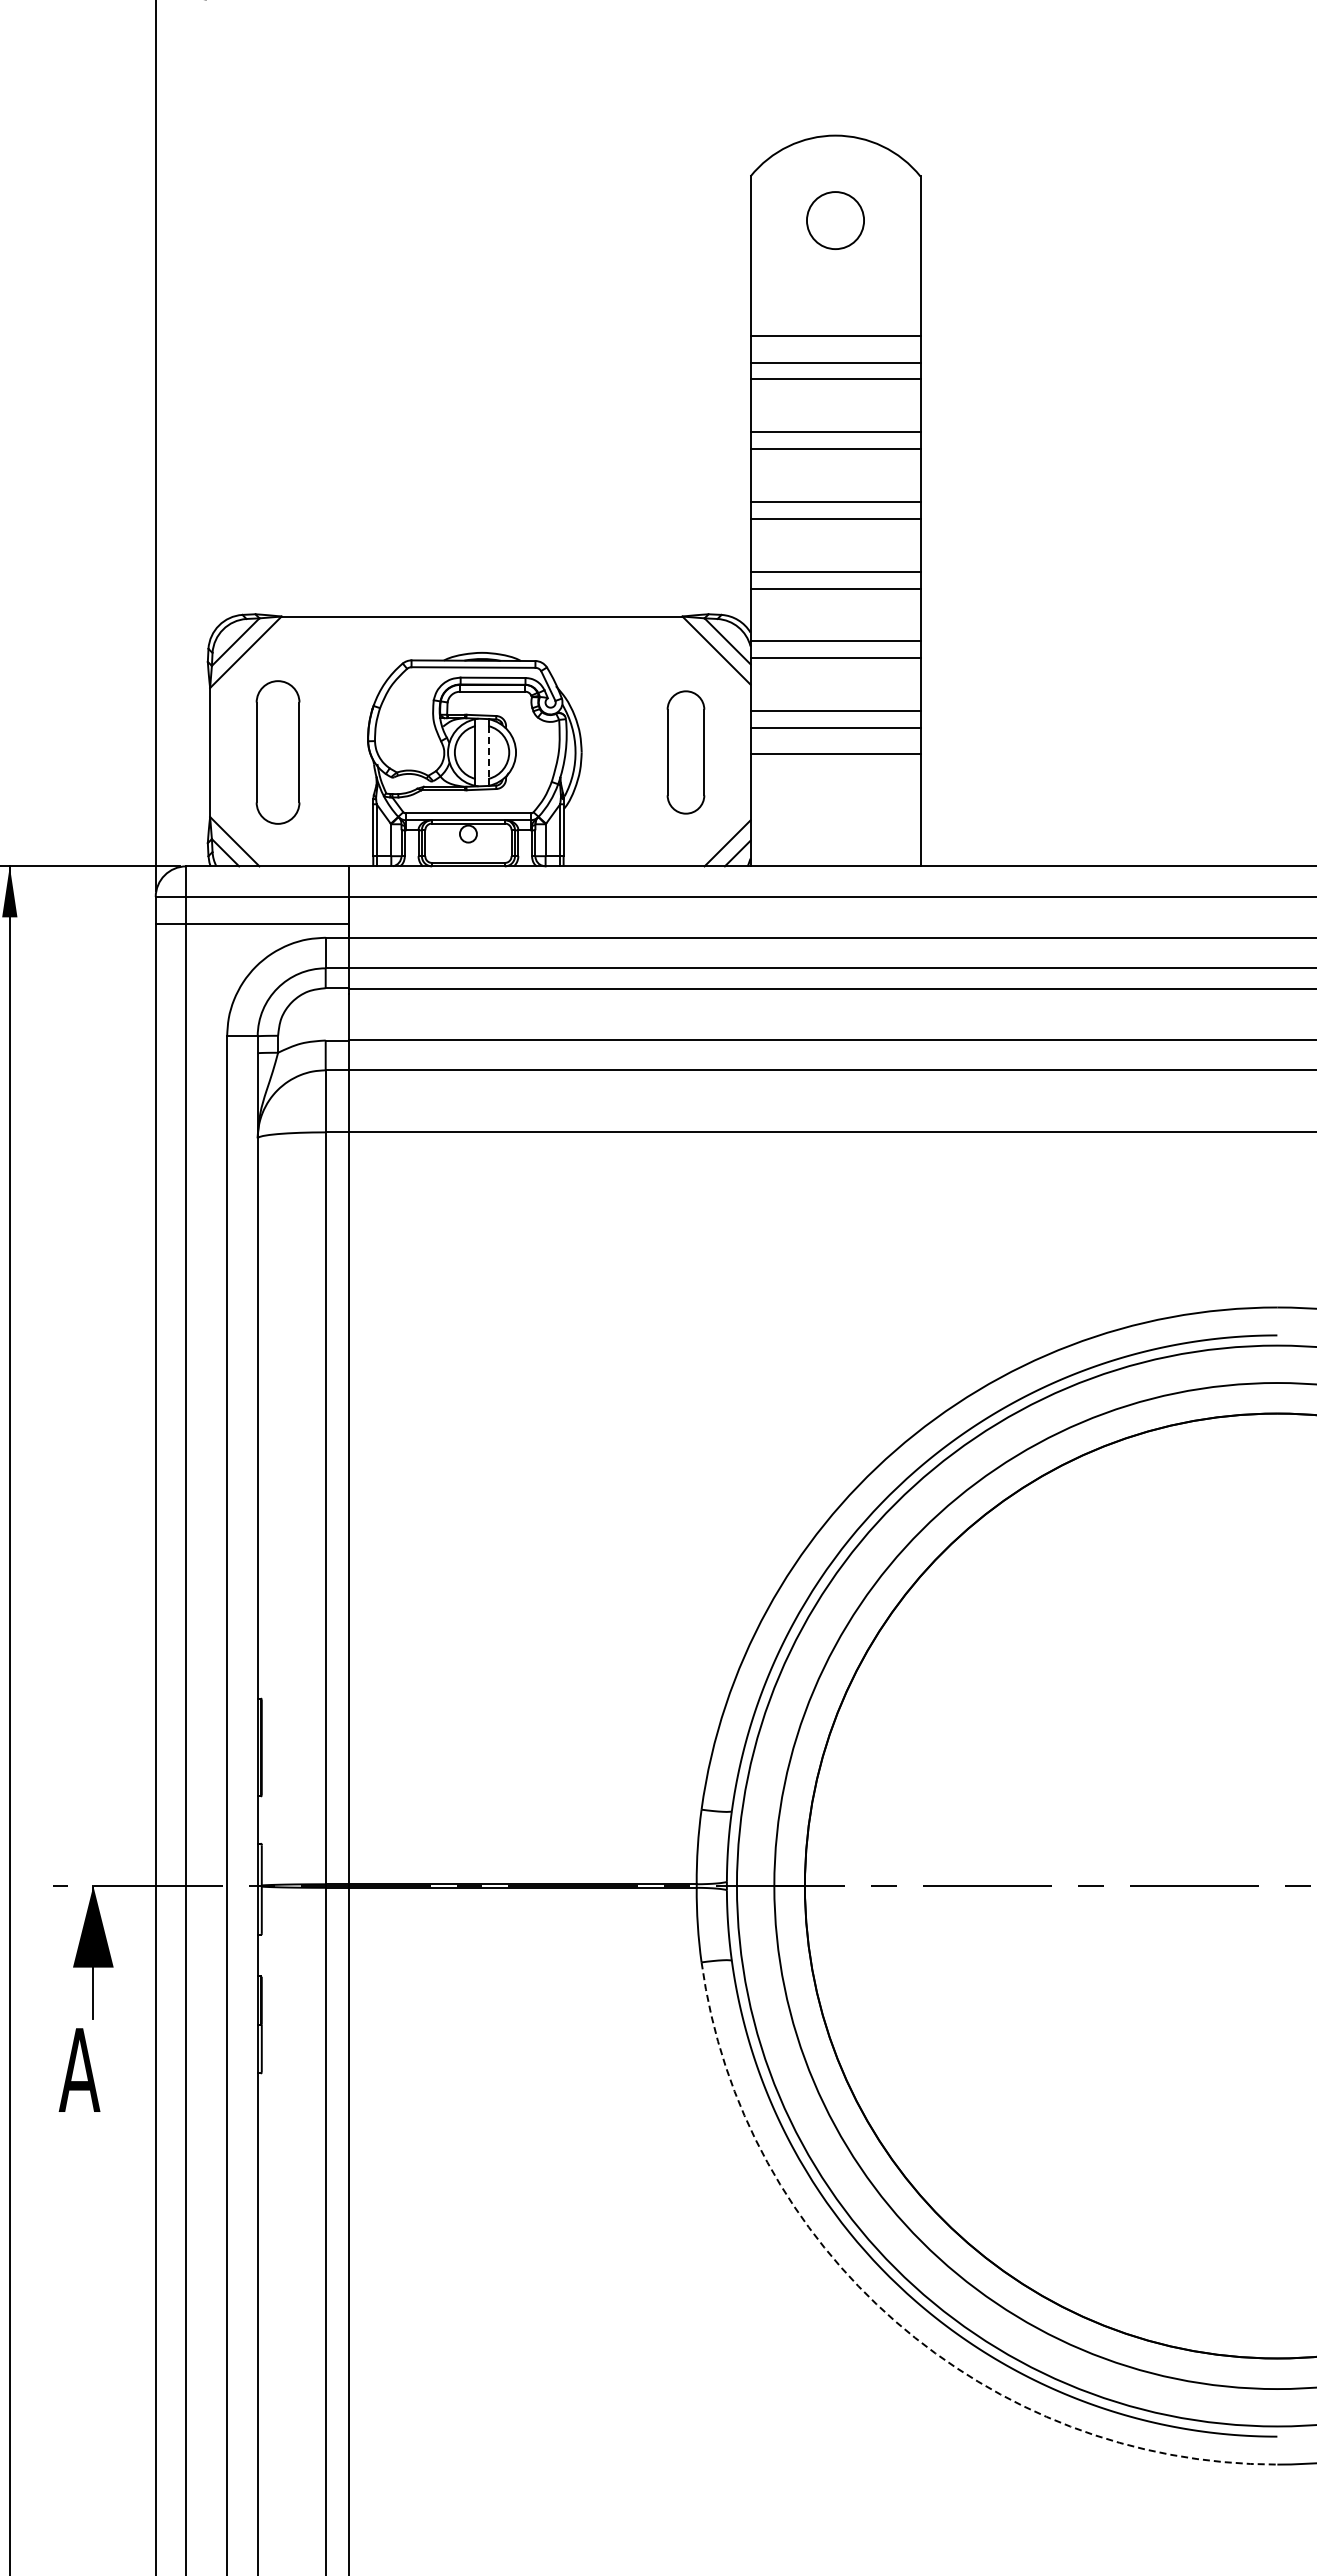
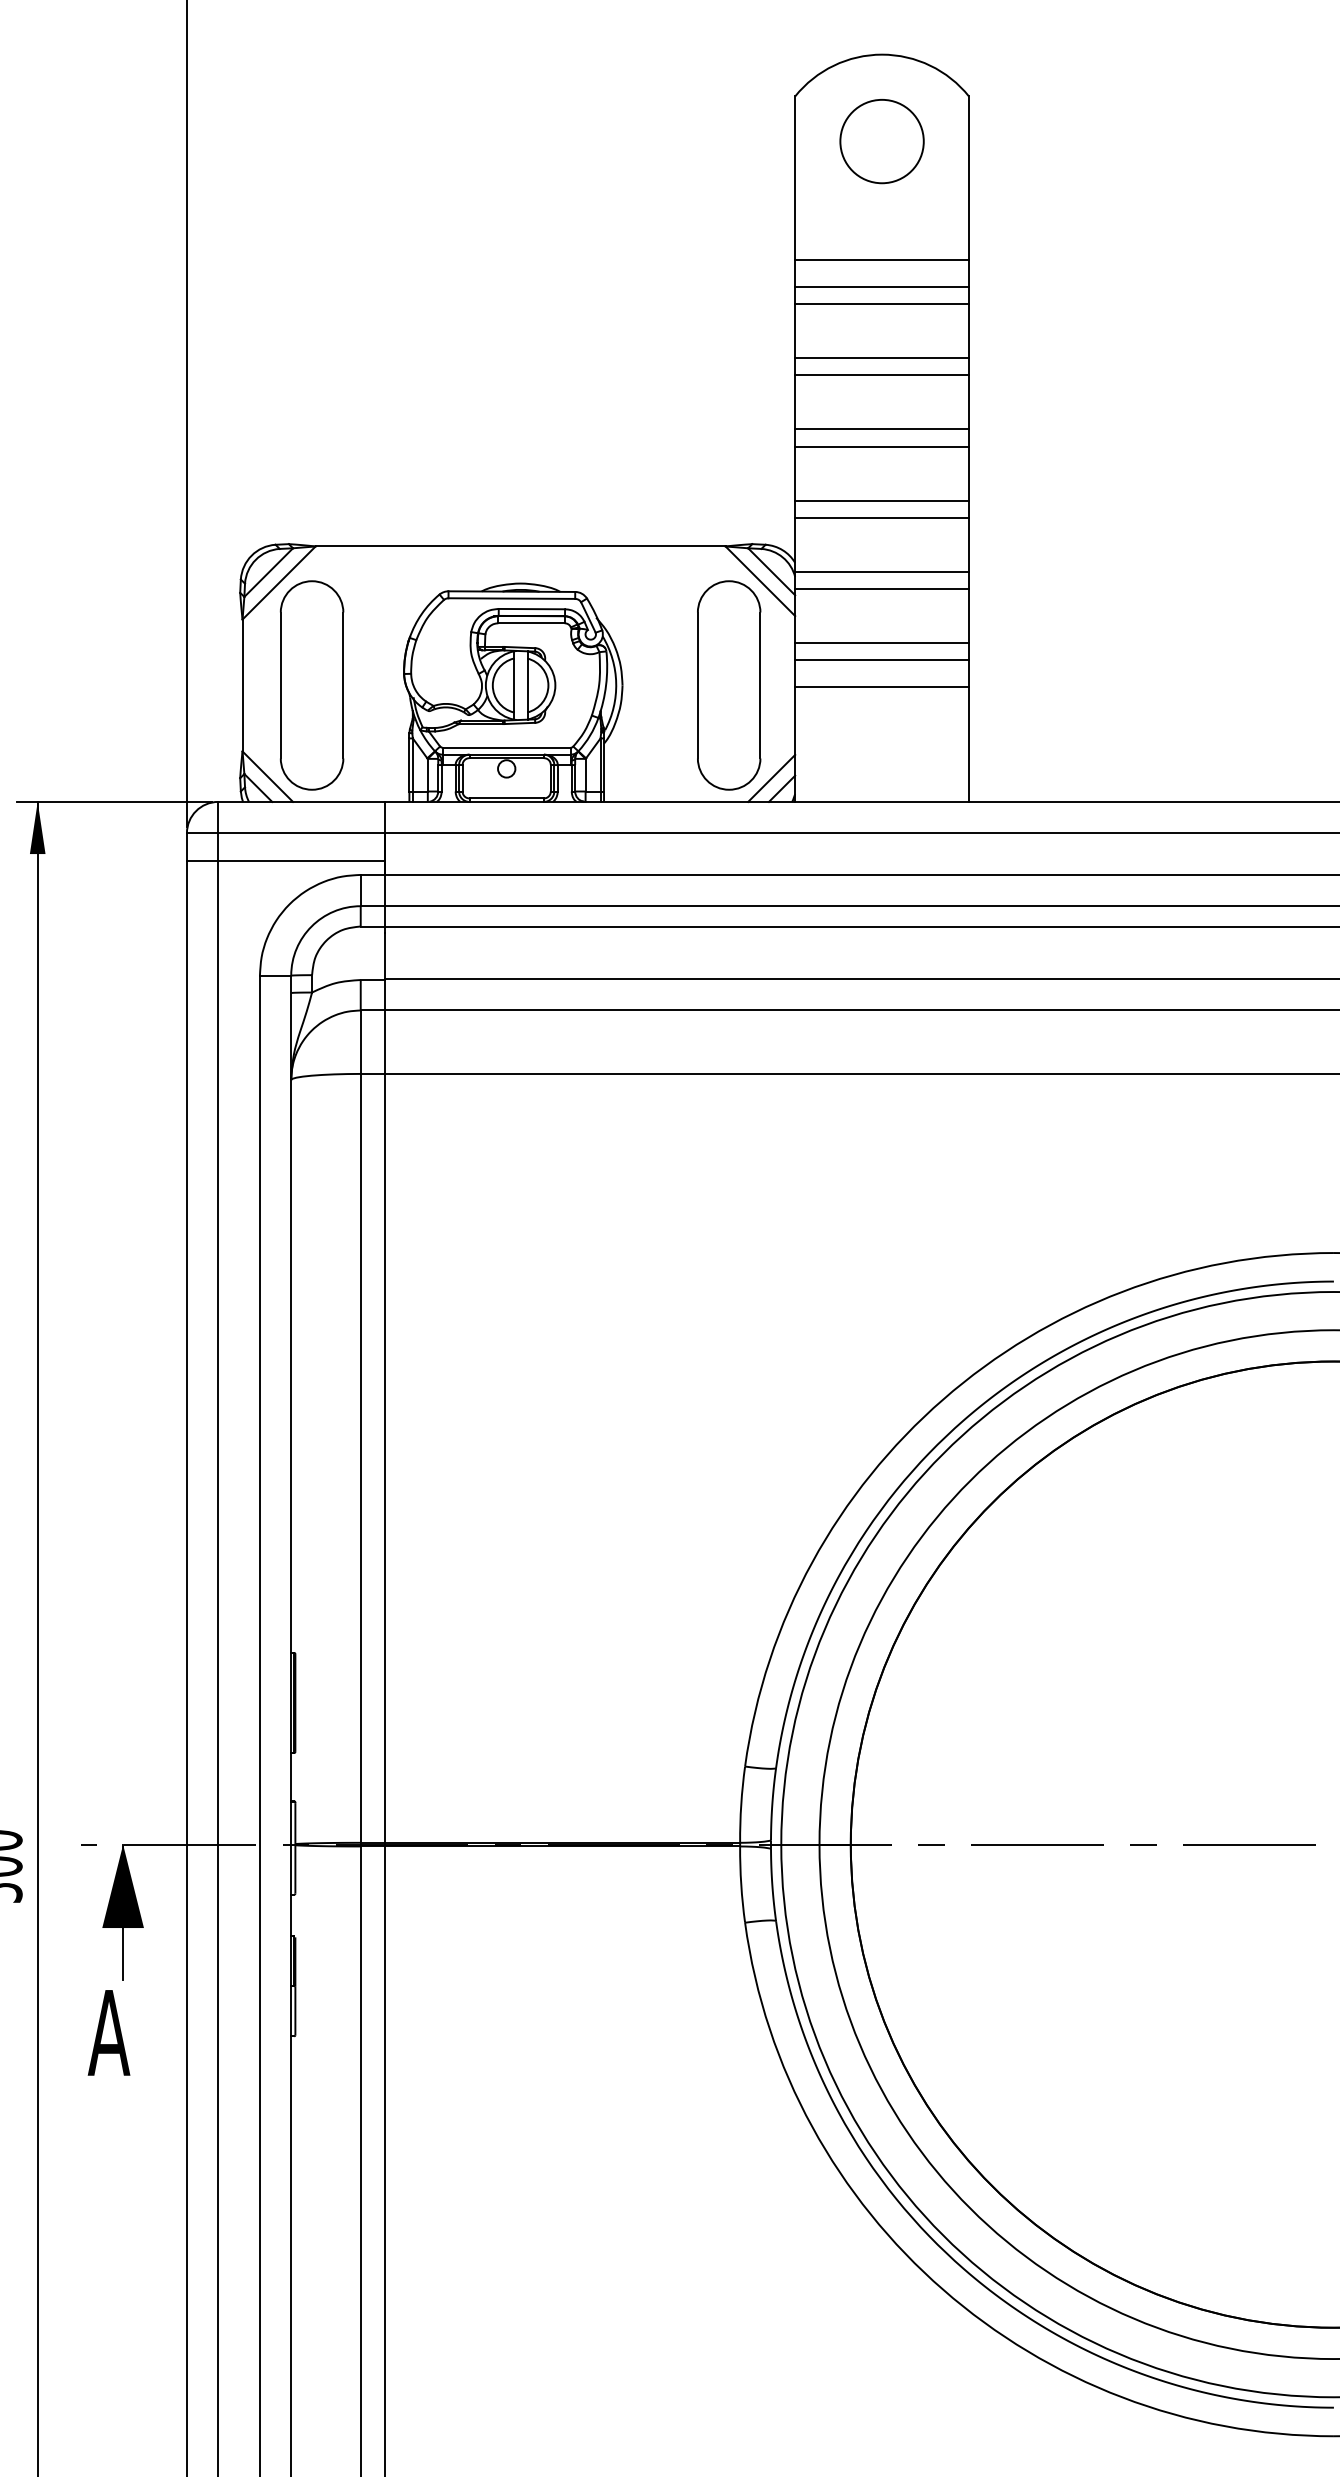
circle: (835, 220) -> (882, 141), size x1.43
part: (277, 752) -> (311, 685), size x1.43
part: (685, 752) -> (728, 685), size x1.67
line: (488, 753) -> (527, 686), dashed -> solid
arc: (895, 2321) -> (943, 2289), dashed -> solid

